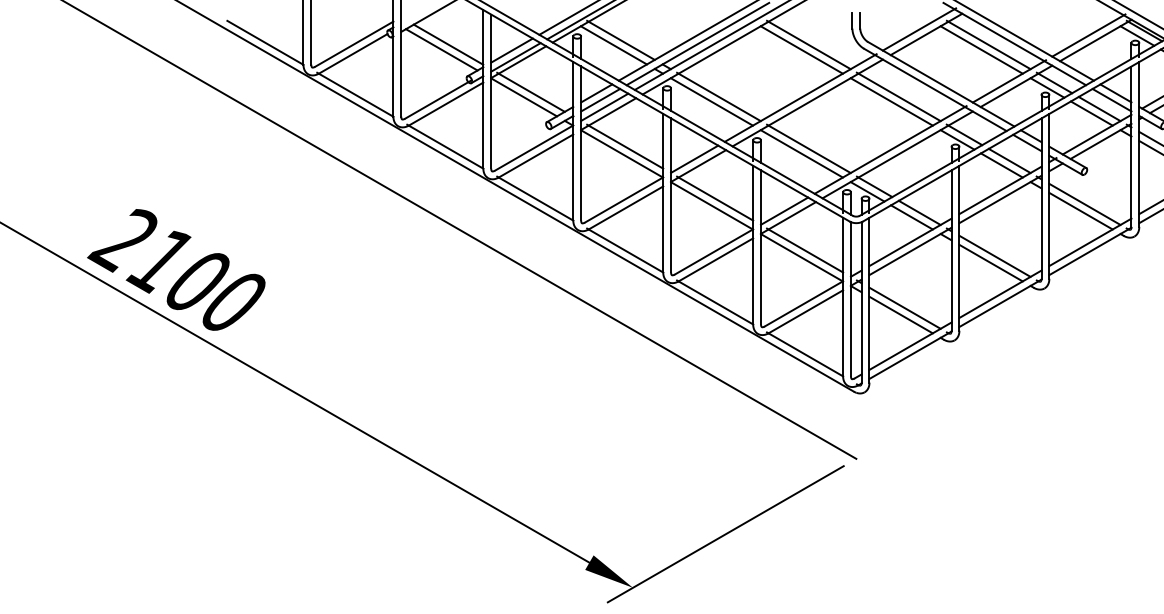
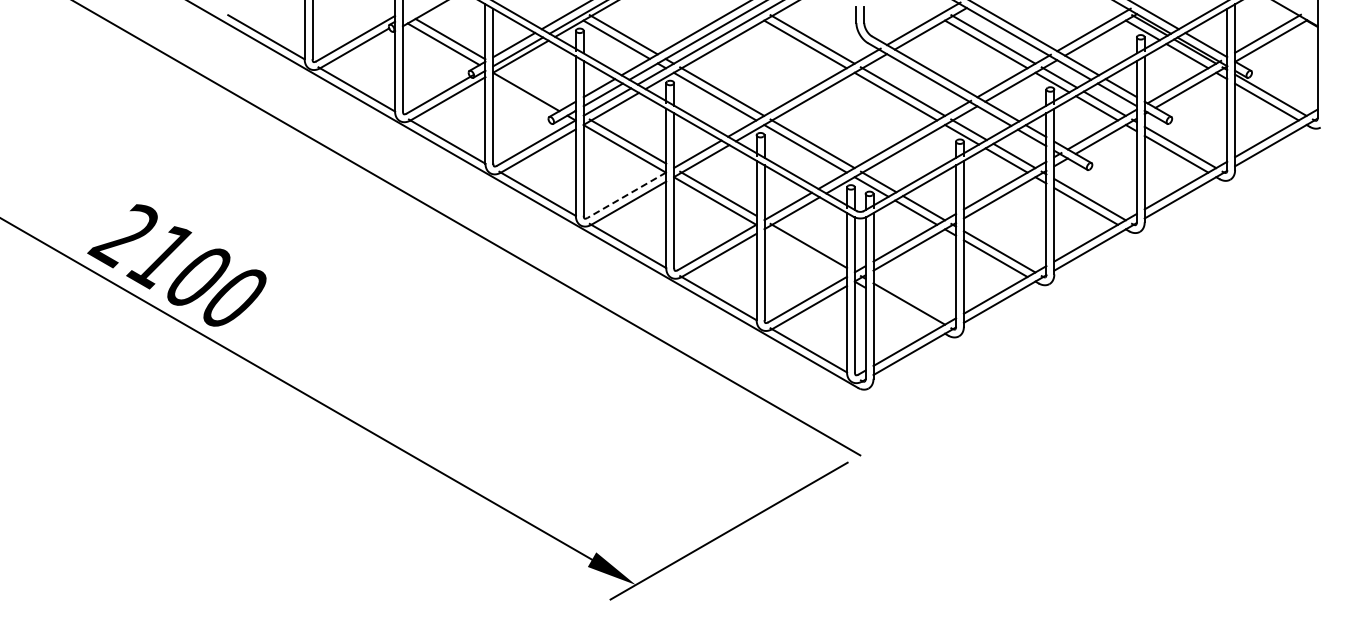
line: (531, 91) -> (533, 86), removed
line: (623, 200) -> (626, 195), solid -> dashed
line: (801, 258) -> (805, 253), removed
line: (901, 314) -> (905, 310), removed

